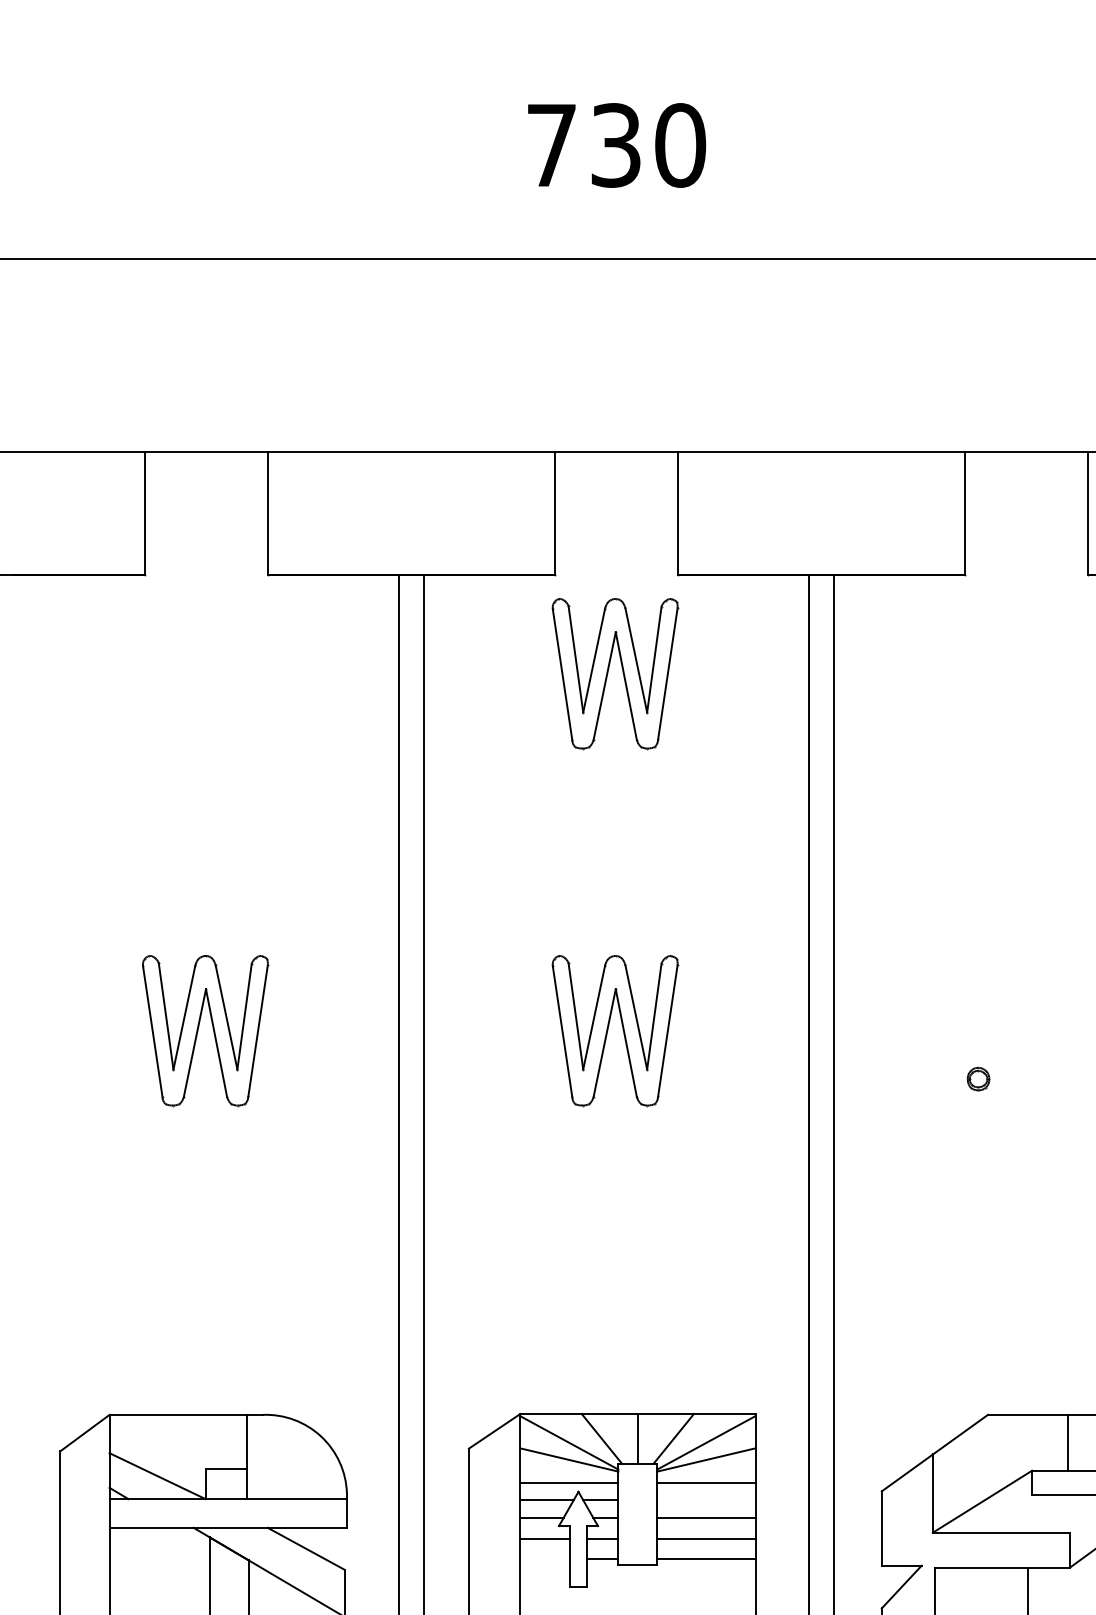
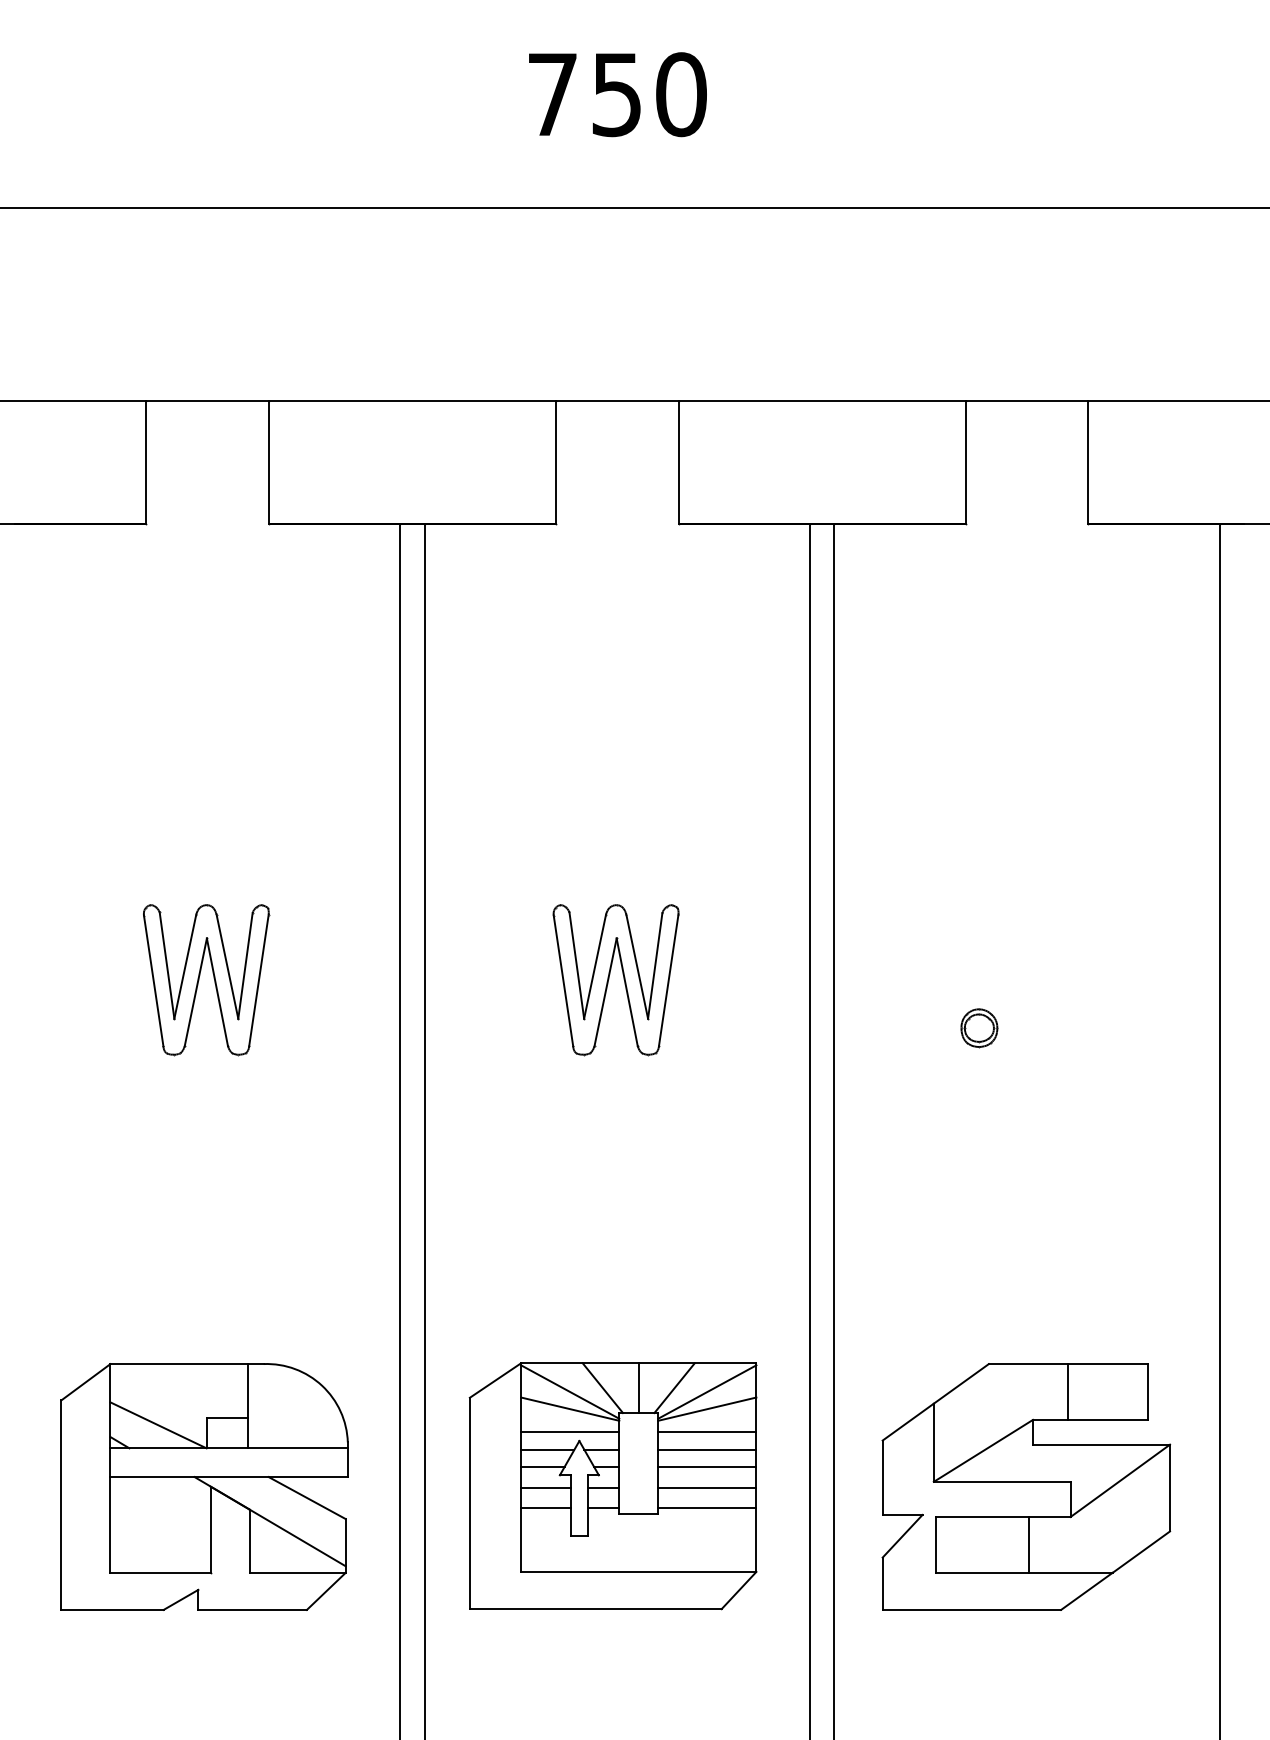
text: (615, 145) -> (616, 94), 730 -> 750
part: (608, 673) -> (609, 622), removed
part: (978, 1079) -> (979, 1028), size x1.67
line: (706, 1500) -> (707, 1449), added
line: (544, 1559) -> (545, 1508), added

